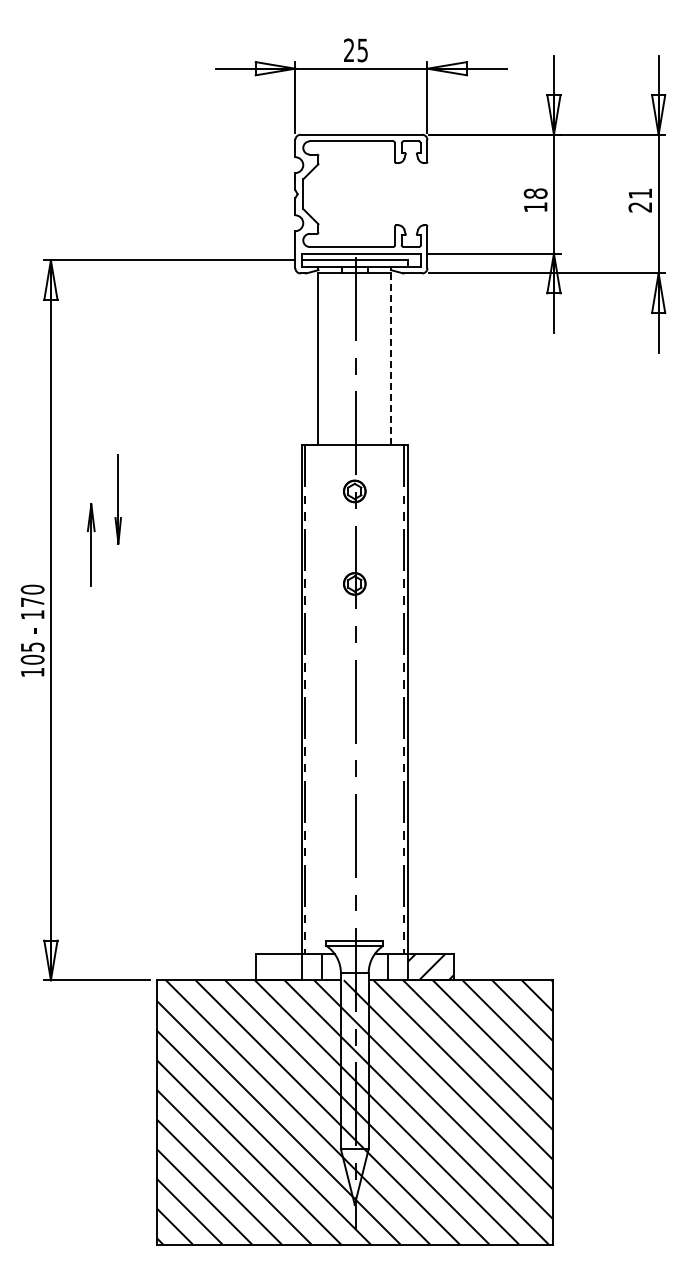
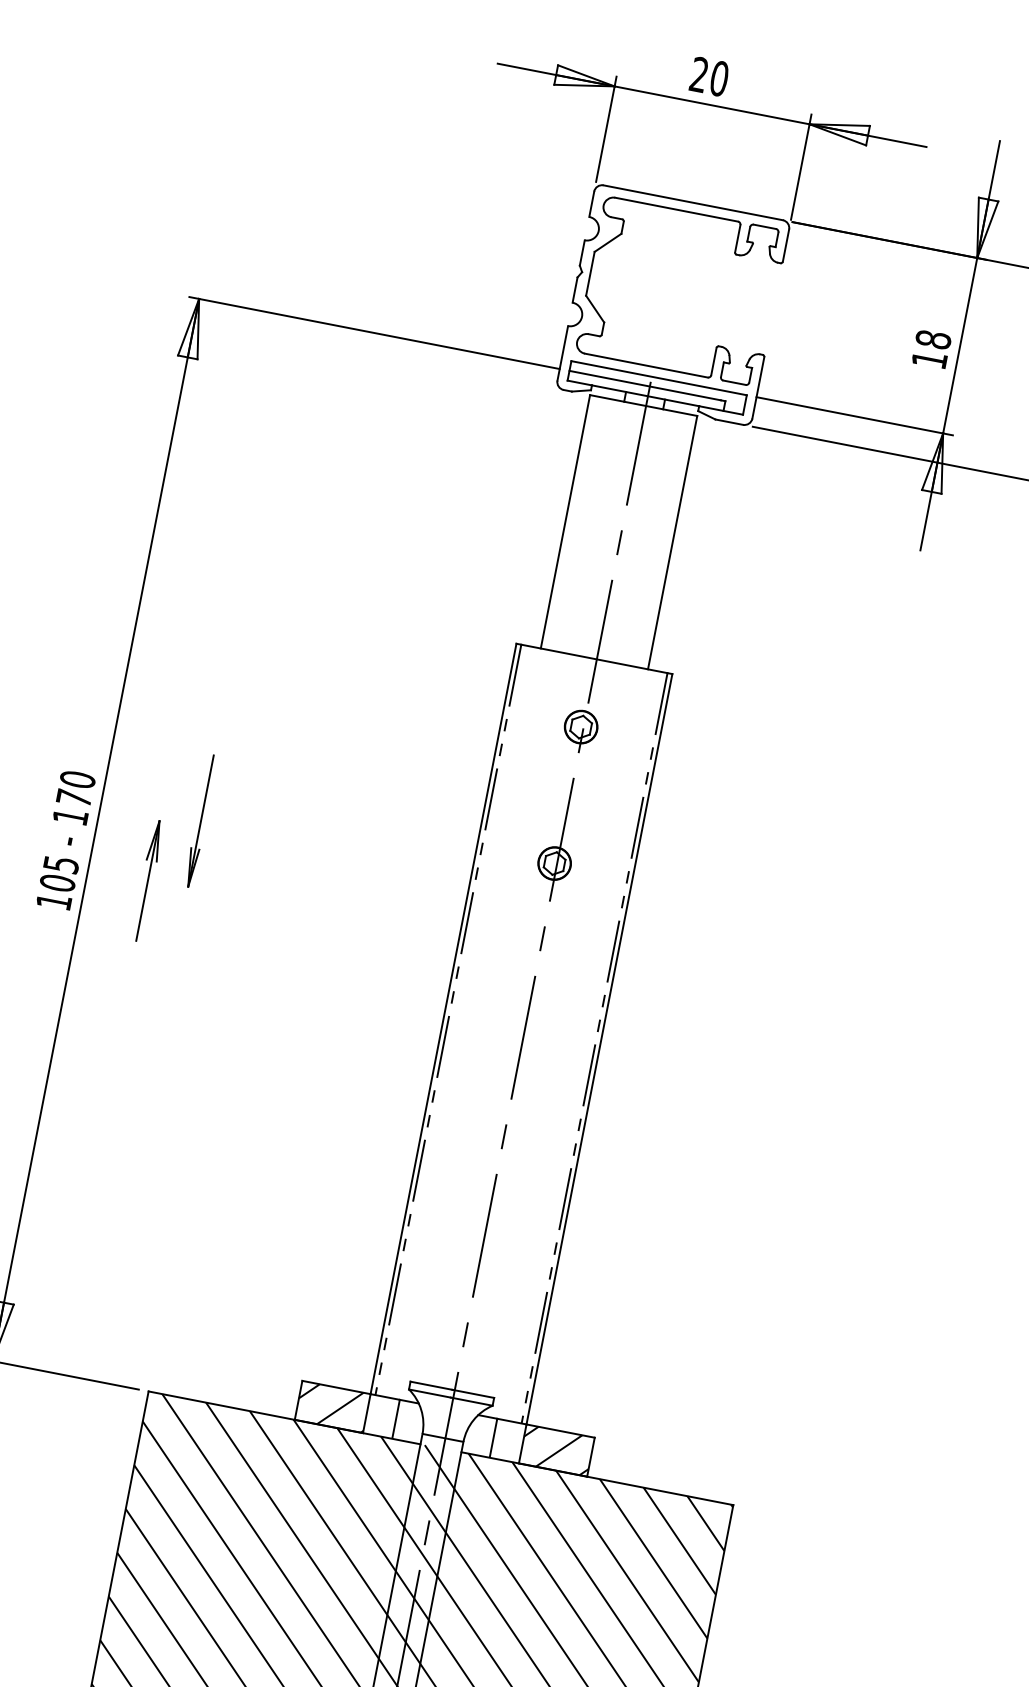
text: (362, 50) -> (718, 78), 25 -> 20
line: (391, 359) -> (673, 542), dashed -> solid
part: (94, 520) -> (159, 845), moved
hatch: (278, 966) -> (332, 1406), added

